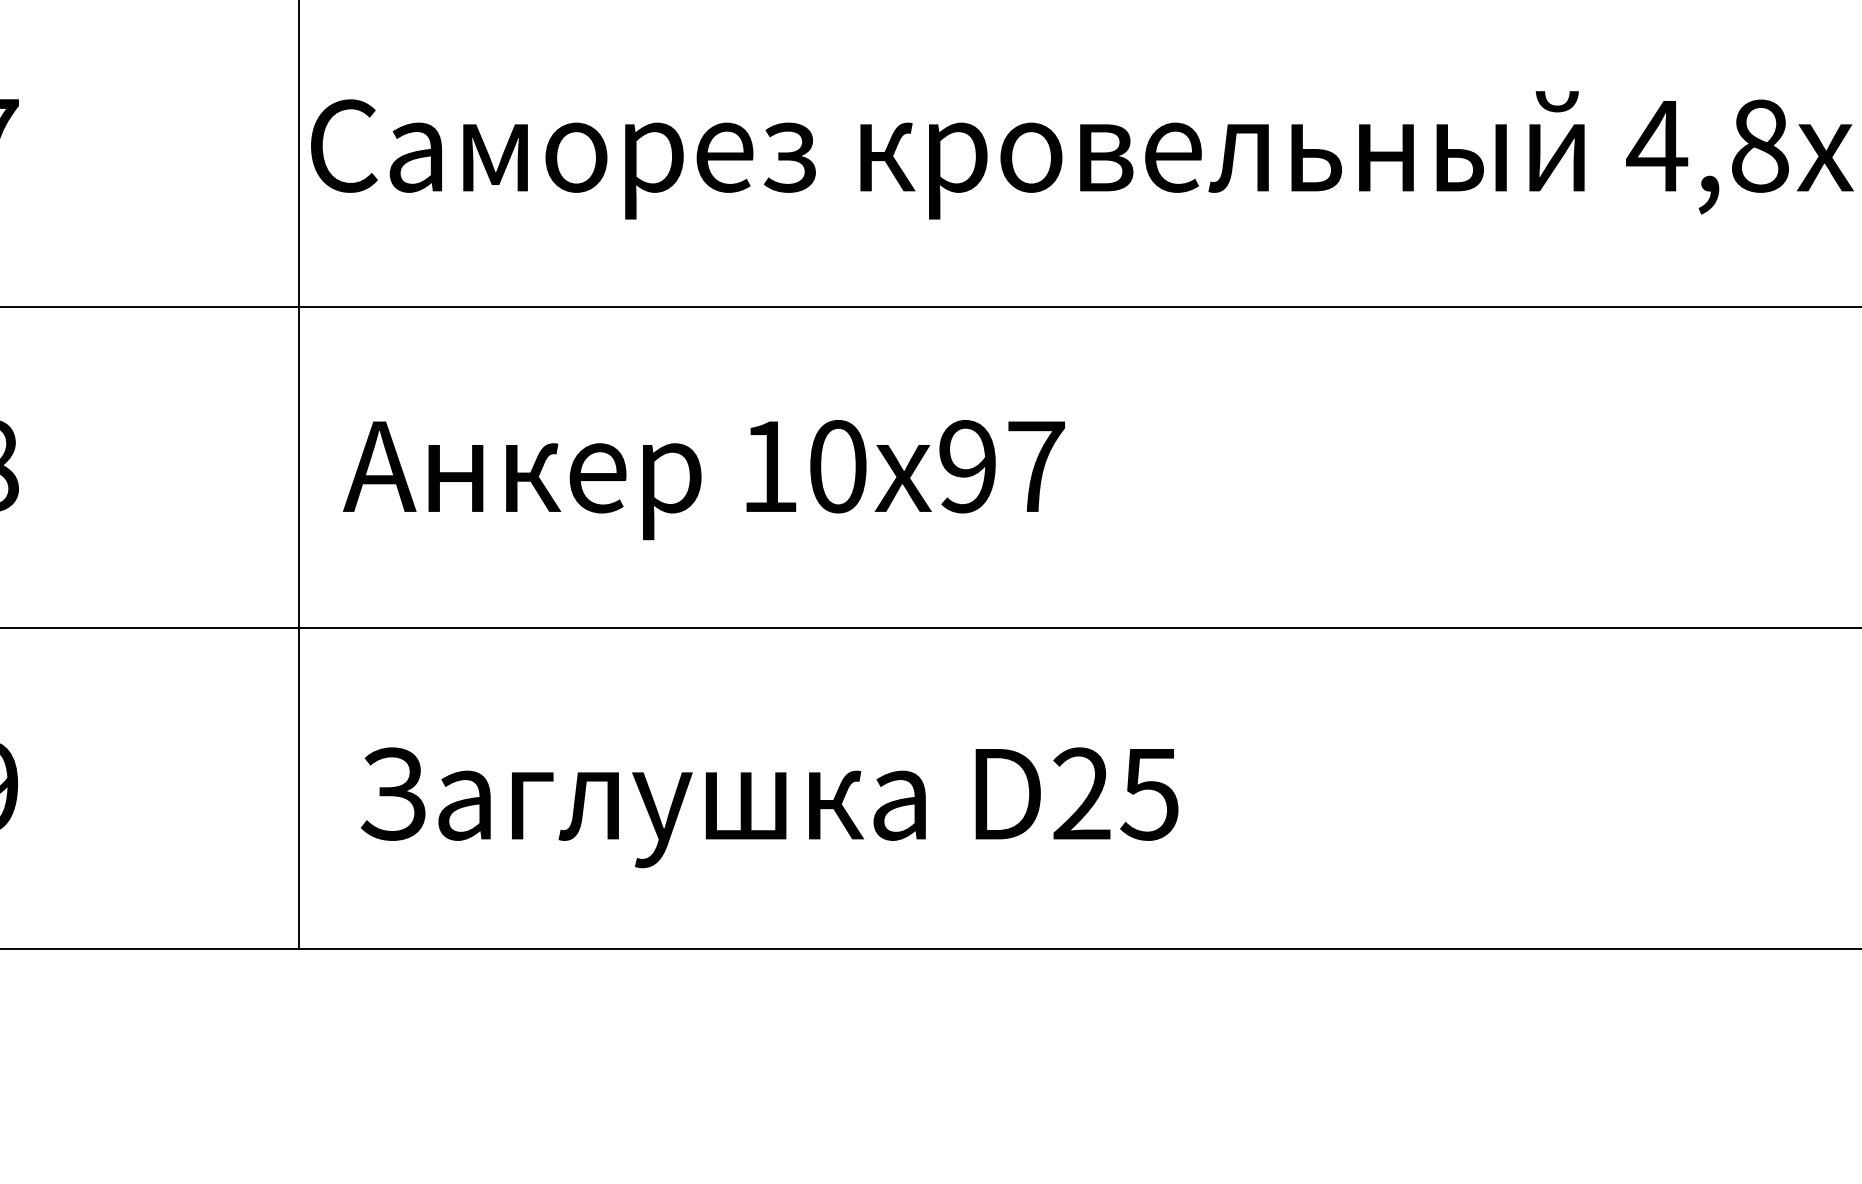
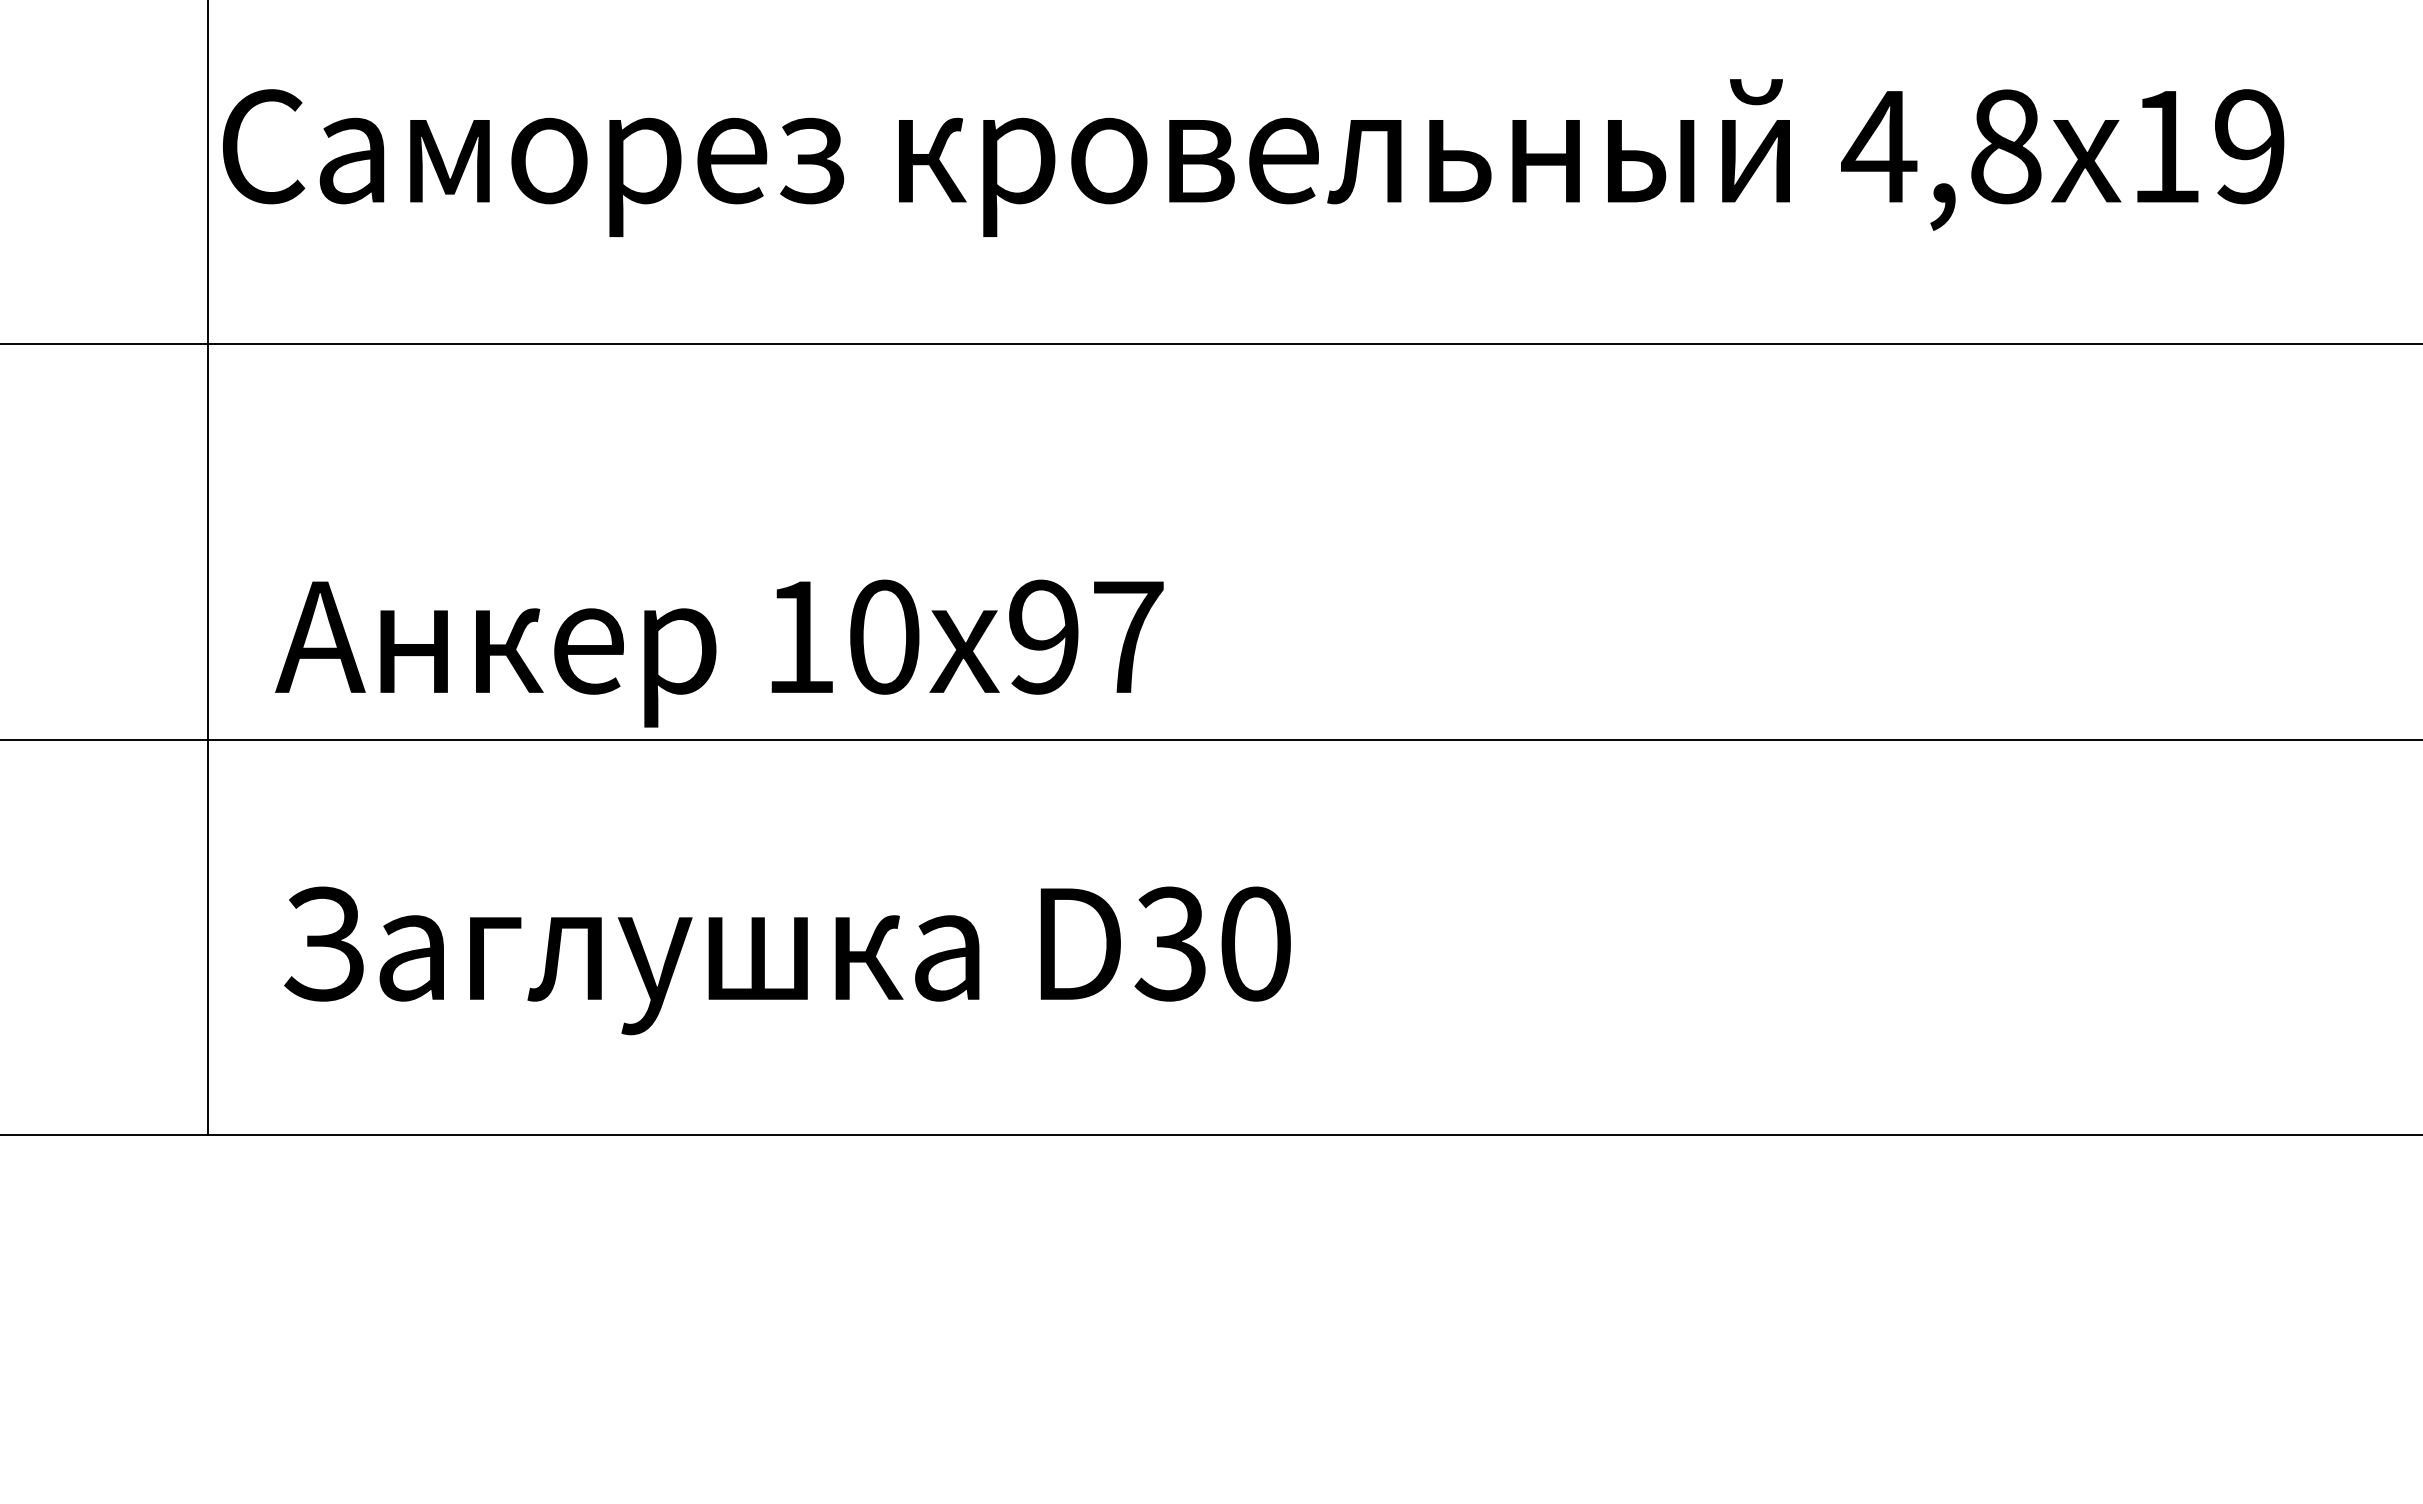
text: (704, 479) -> (719, 653), moved
text: (1115, 793) -> (1212, 943), D25 -> D30

